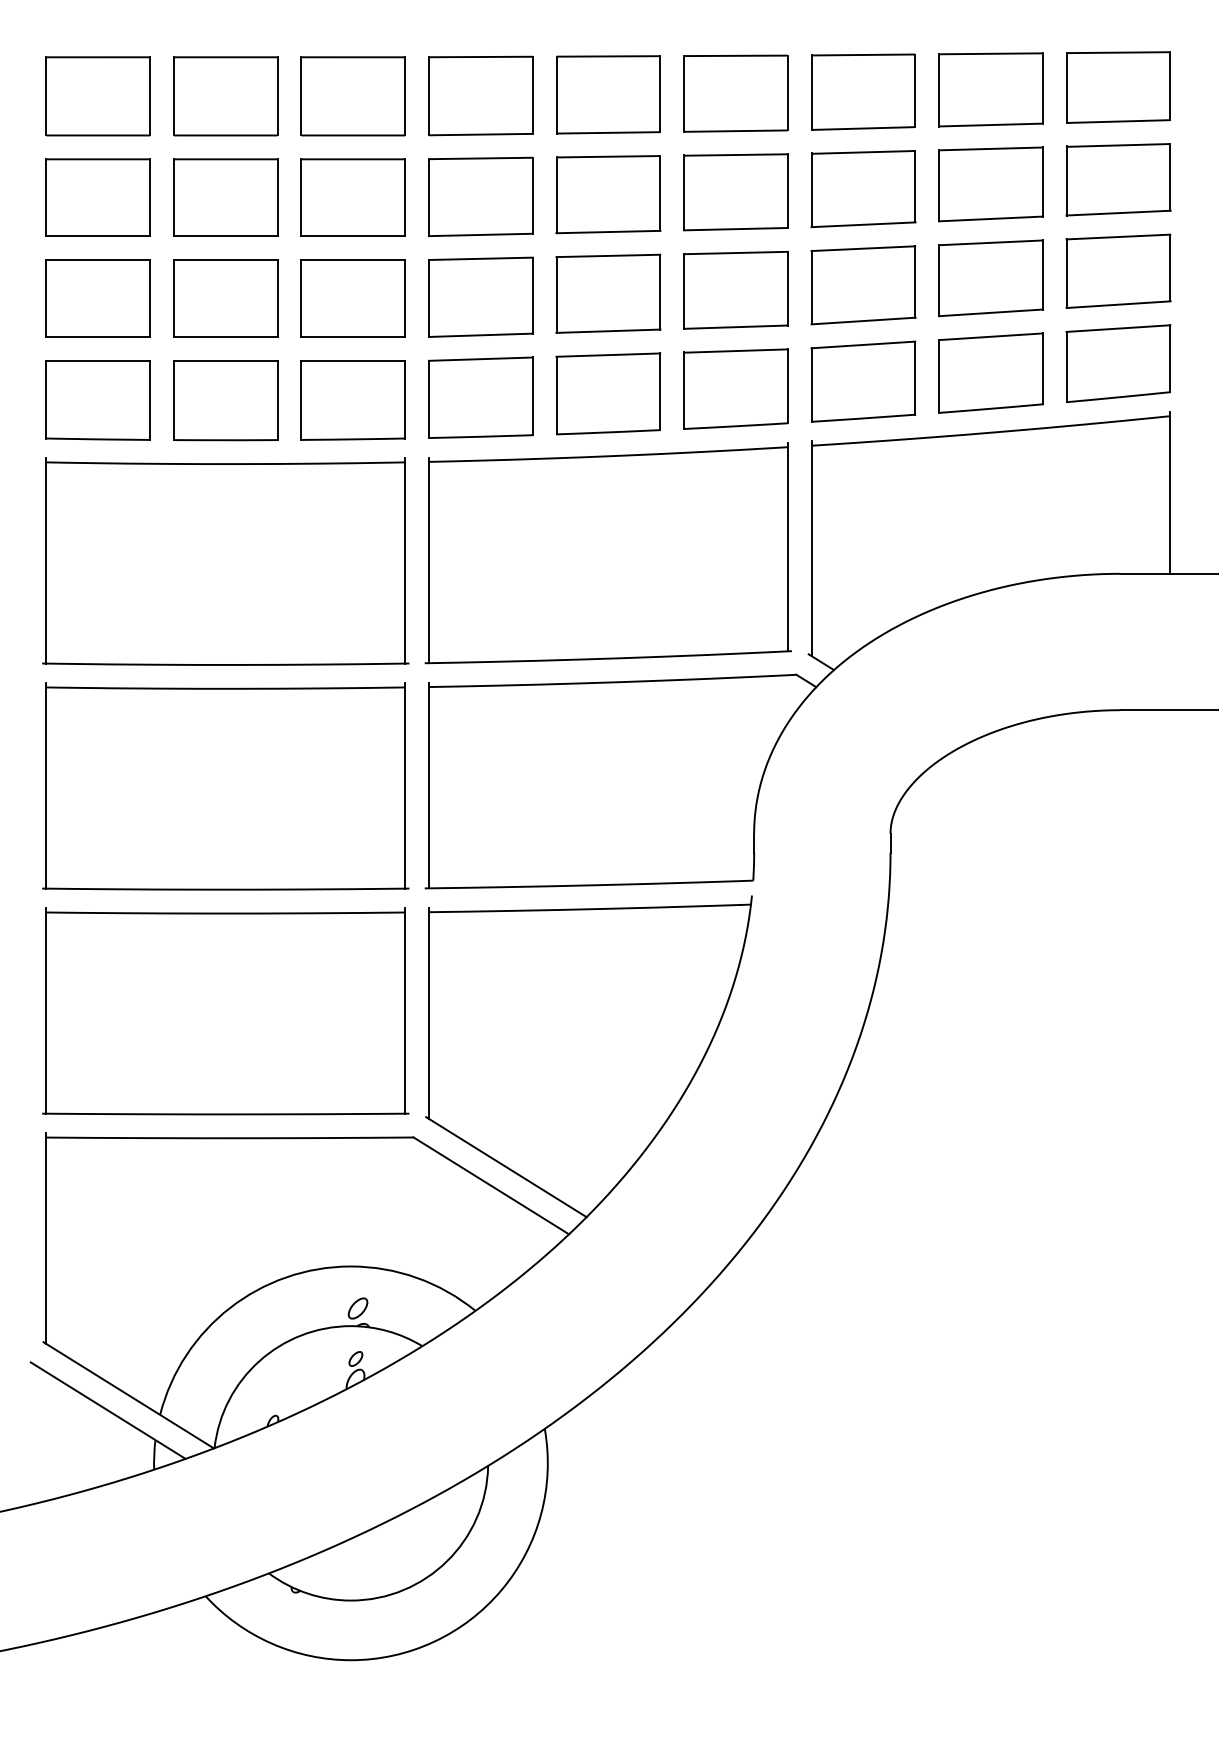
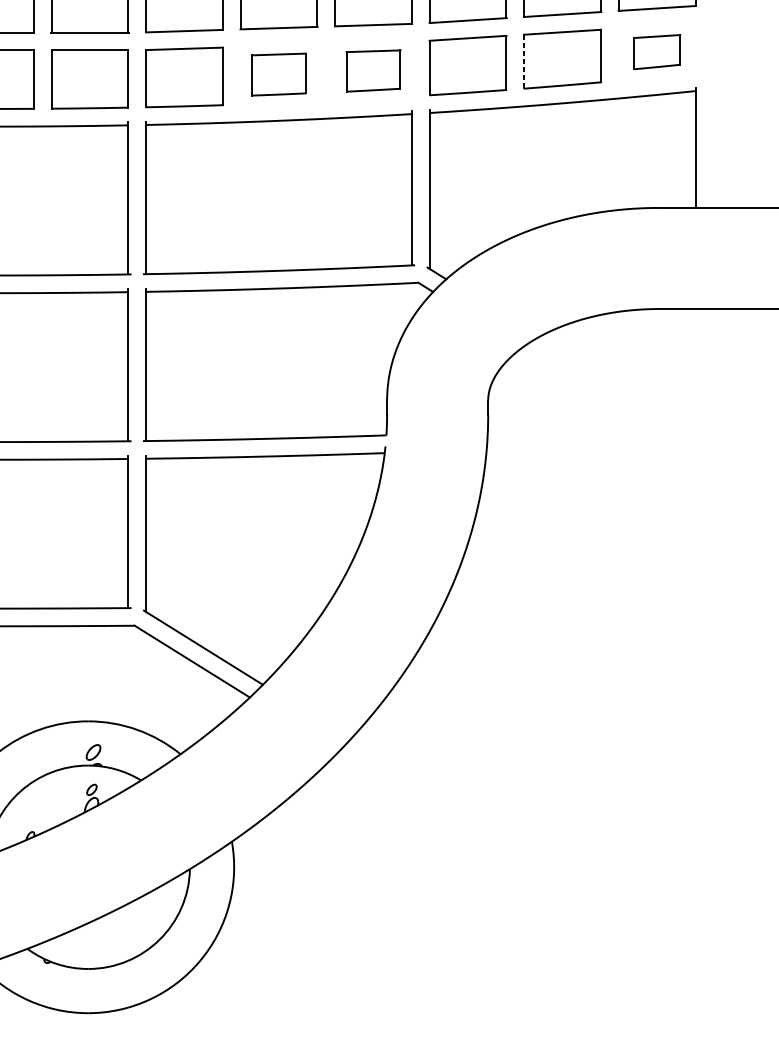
part: (1118, 363) -> (657, 52), size x0.6
line: (939, 376) -> (524, 61), solid -> dashed
part: (735, 388) -> (373, 70), size x0.7
part: (608, 393) -> (279, 74), size x0.7

